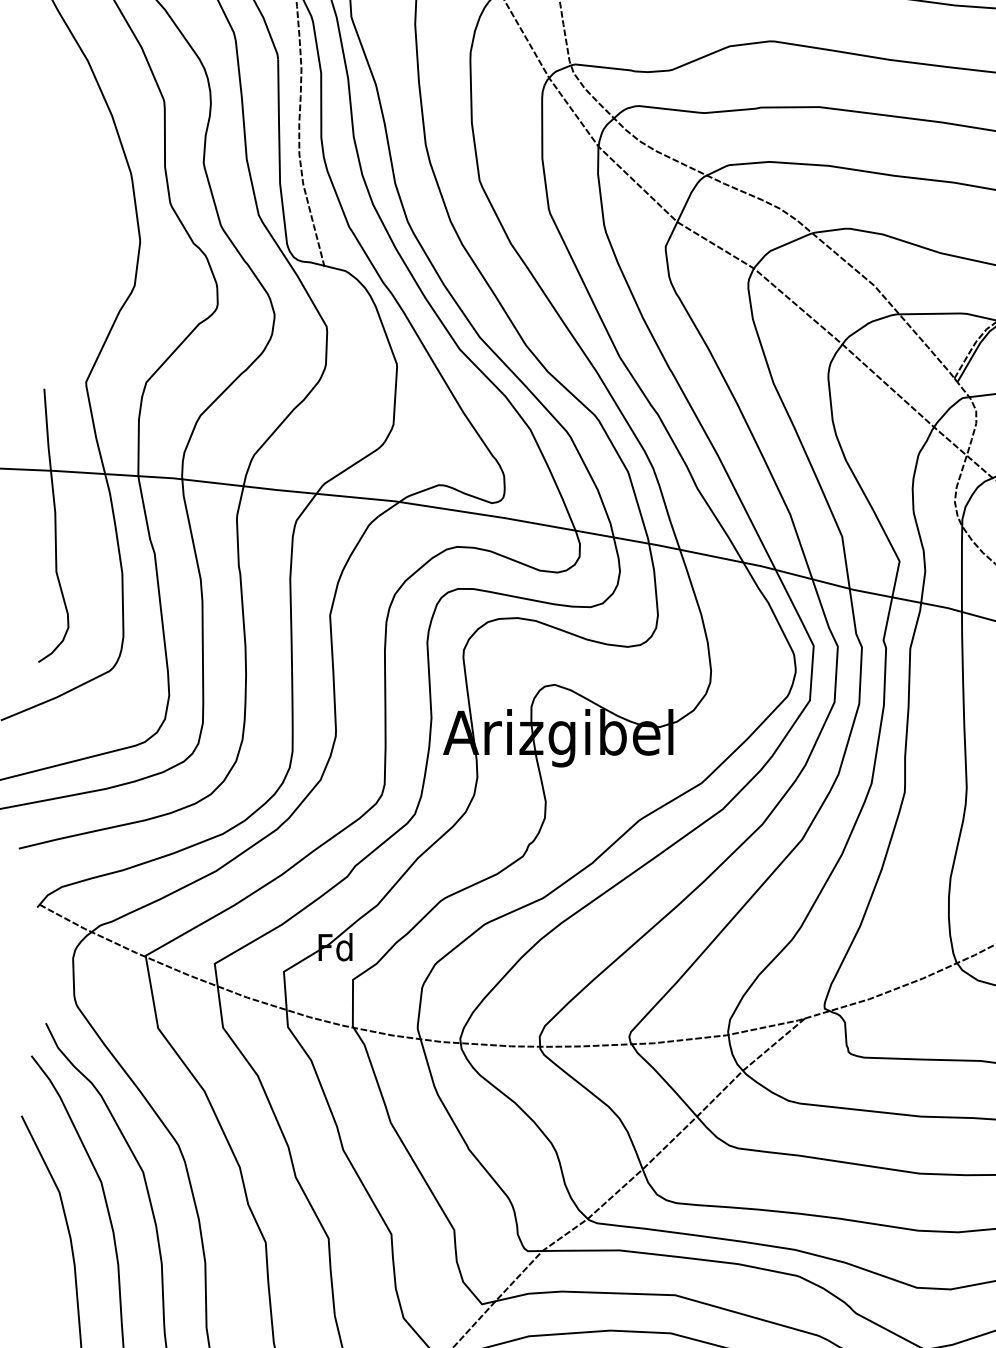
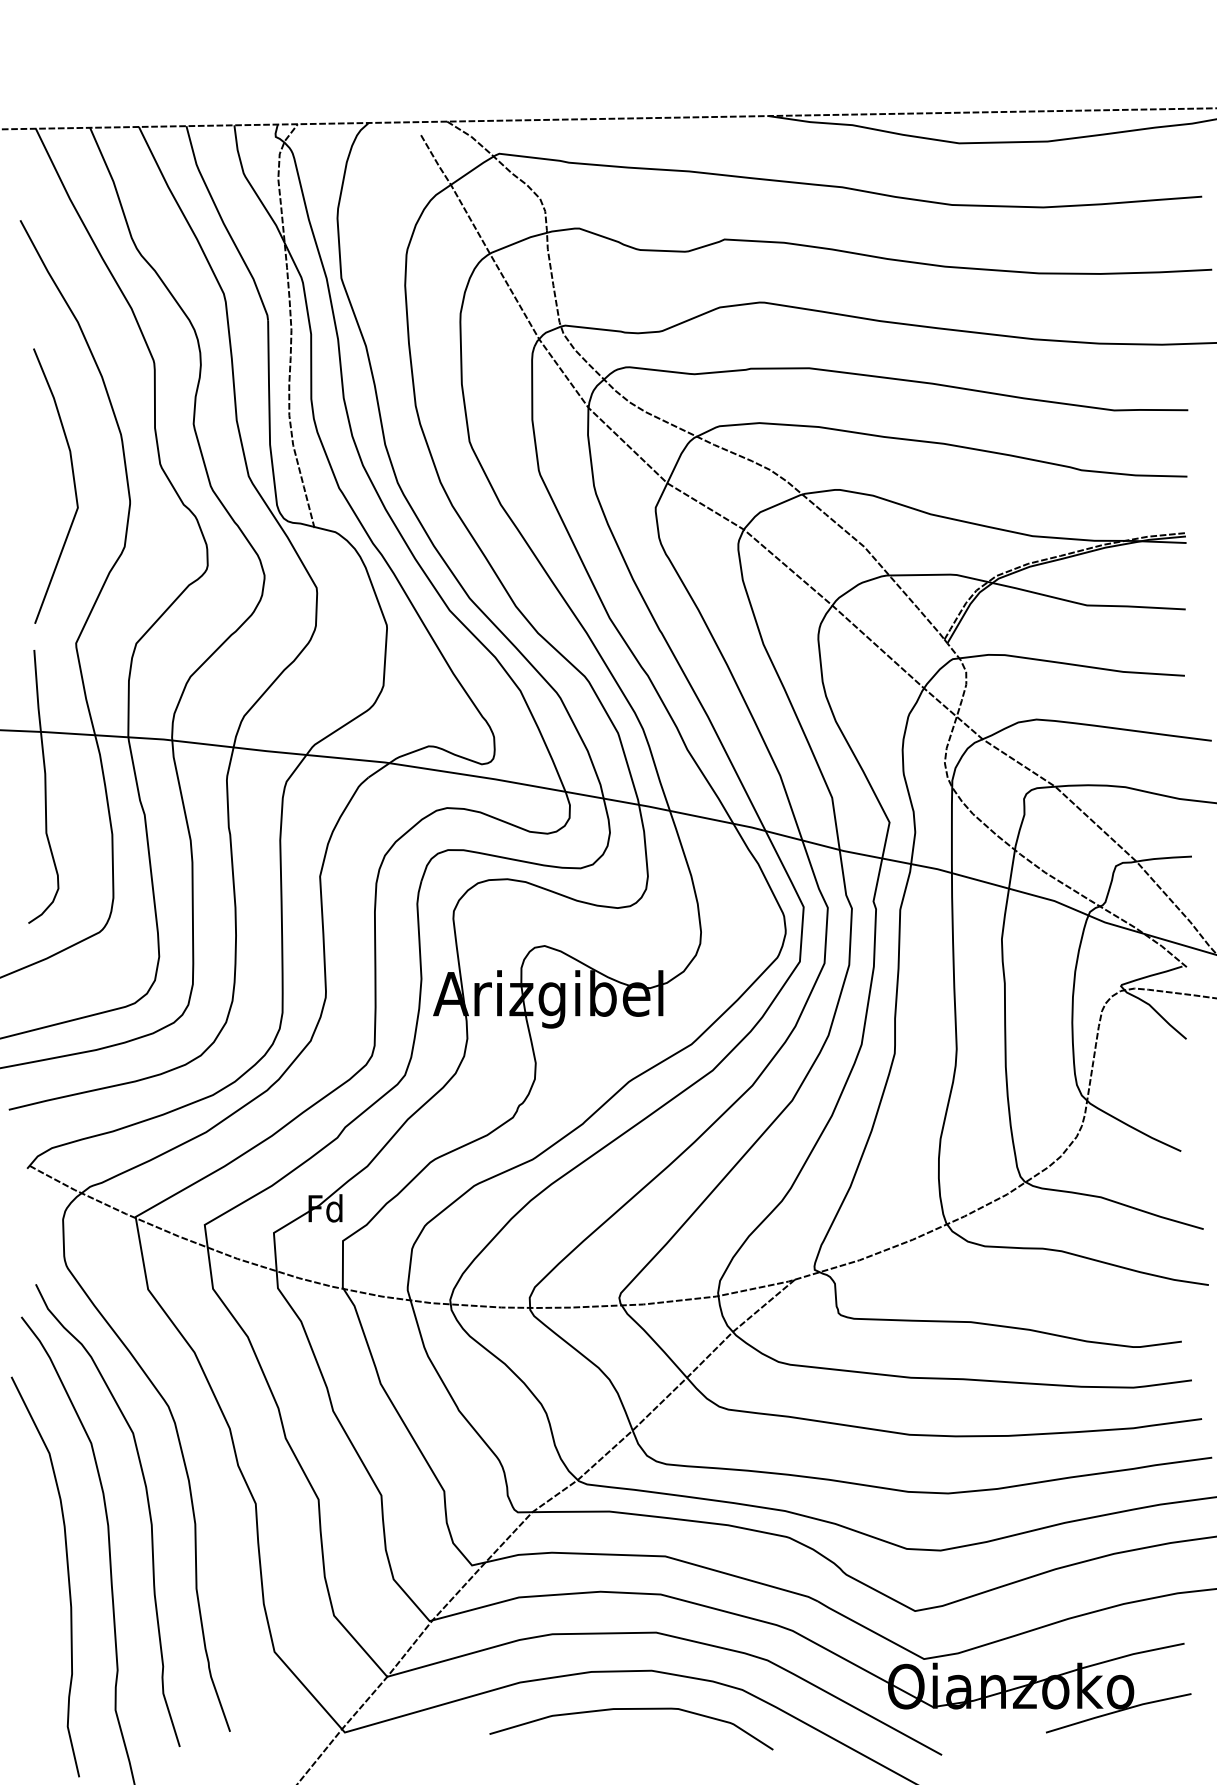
line: (83, 223) -> (73, 484), added

